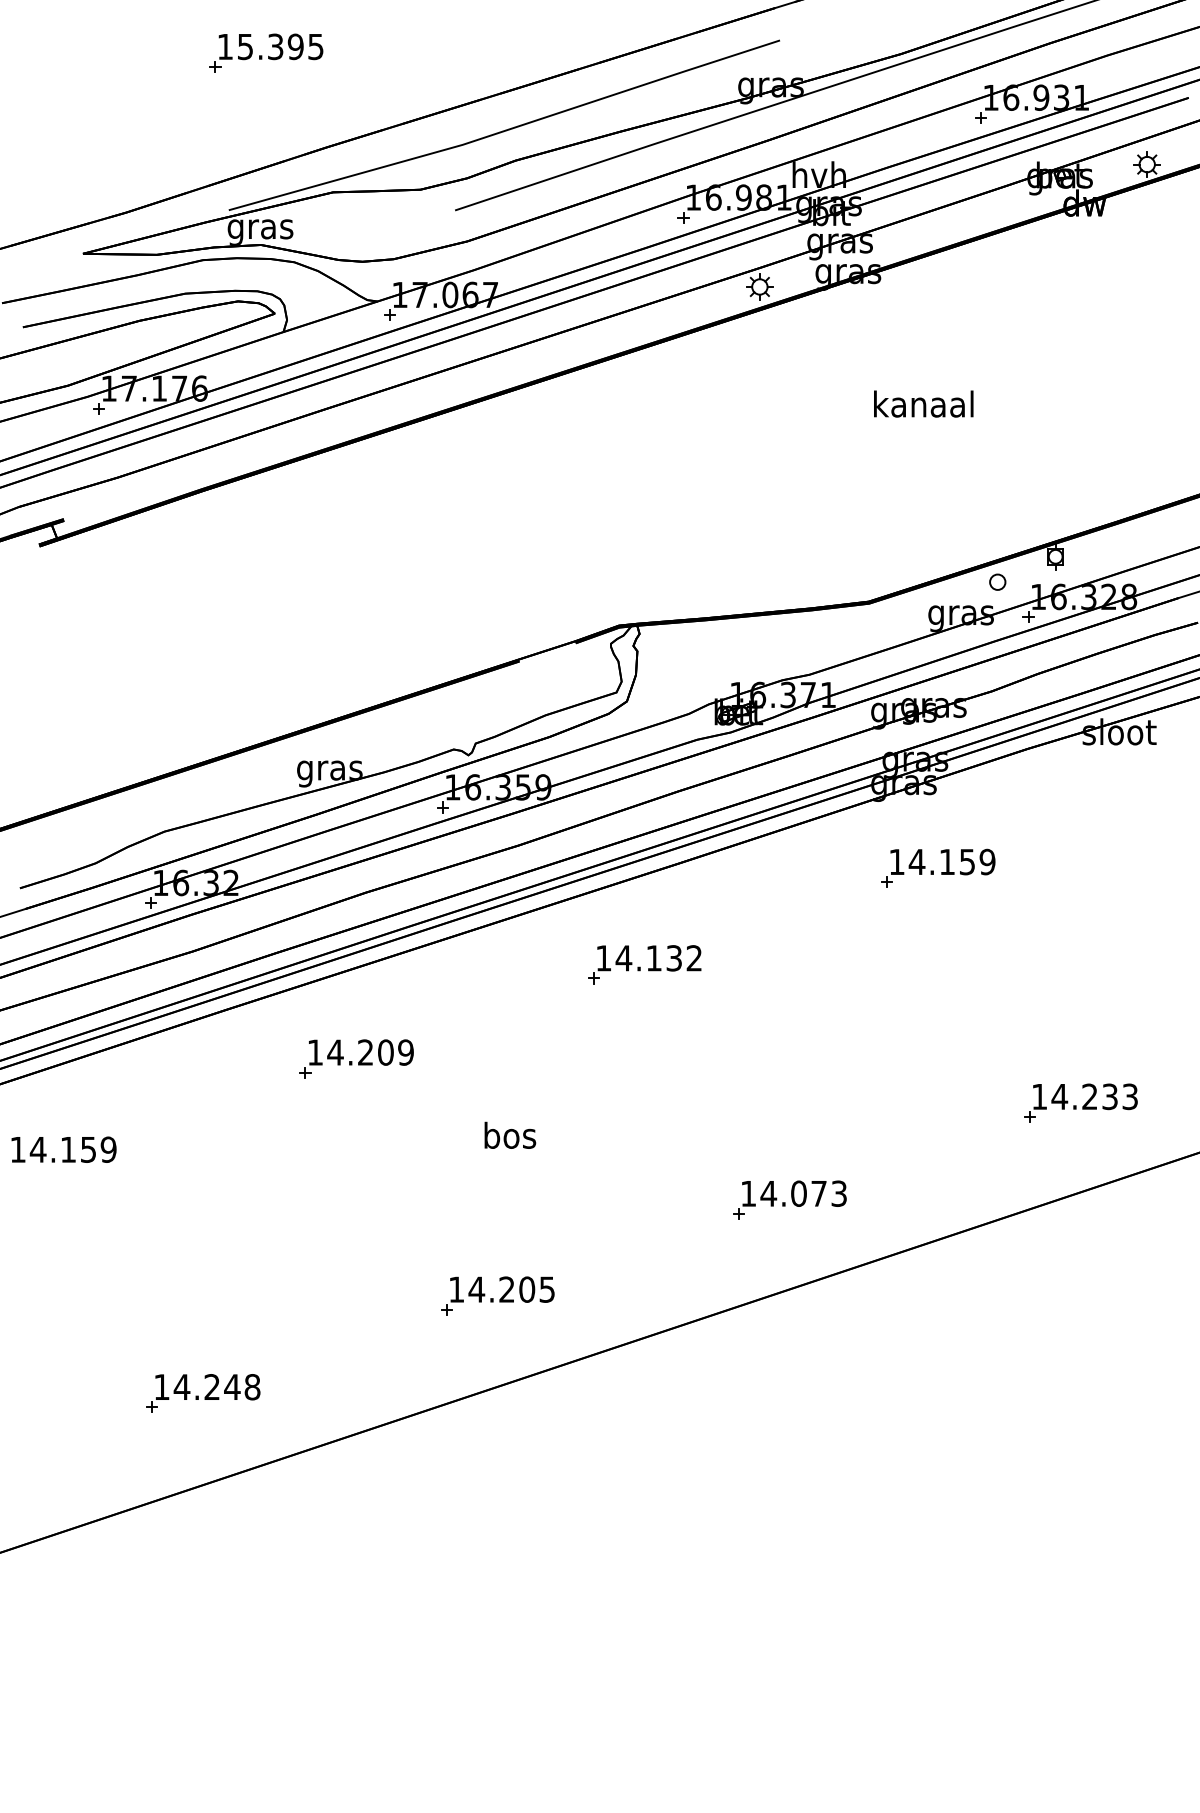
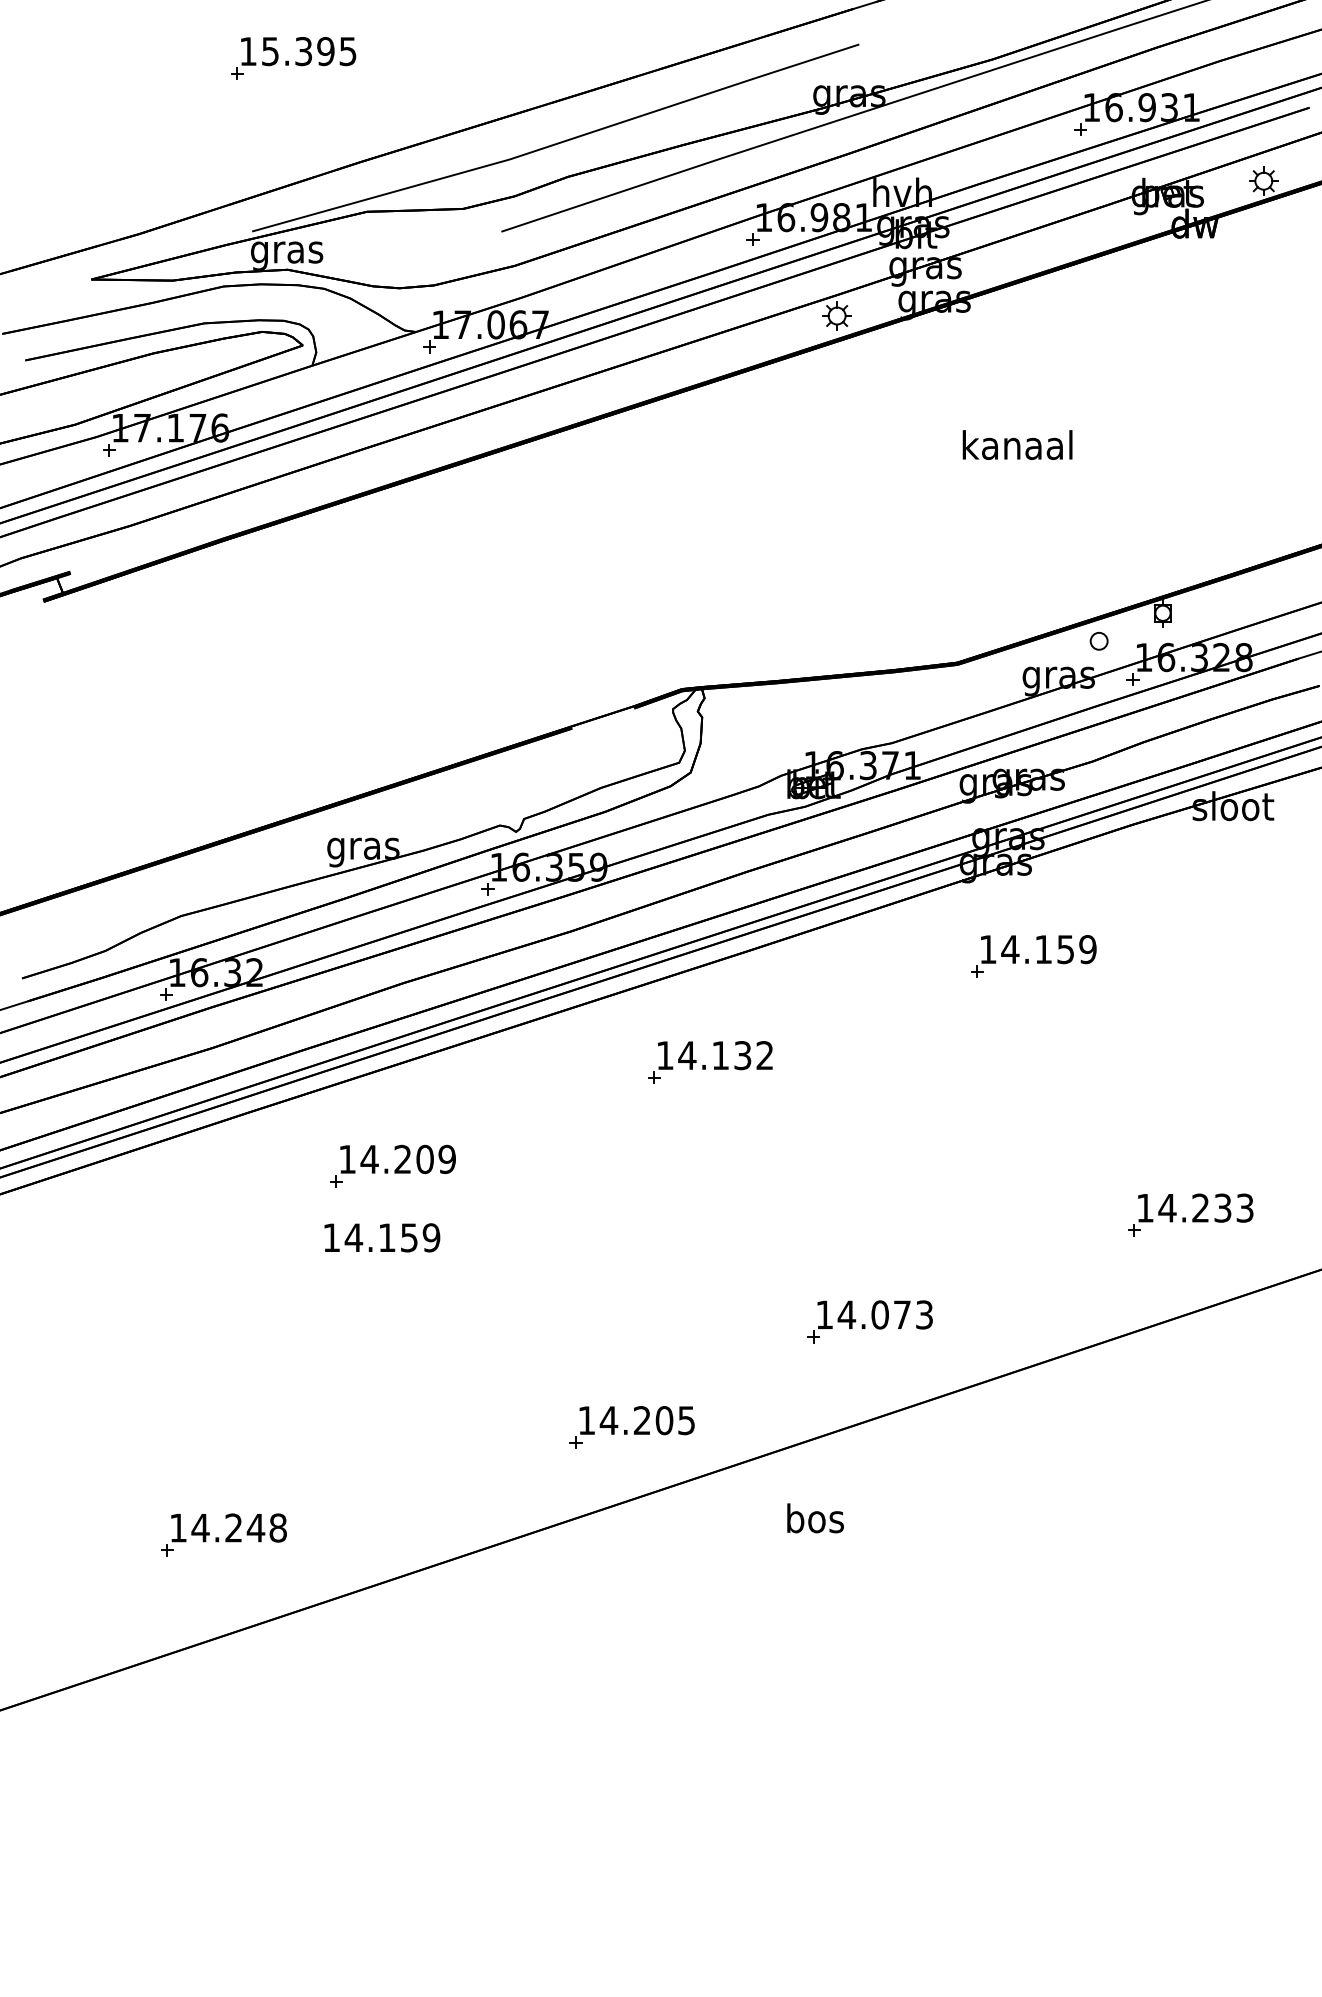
text: (510, 1134) -> (815, 1517), moved
text: (63, 1149) -> (381, 1237), moved
part: (497, 1295) -> (631, 1427), moved

